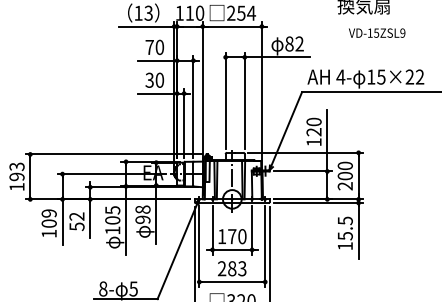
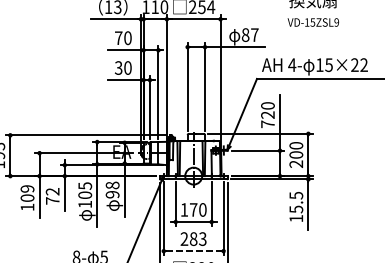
text: (377, 32) -> (313, 21), moved
text: (299, 43) -> (254, 34), 82 -> 87
text: (313, 142) -> (267, 124), 120 -> 720
text: (76, 226) -> (52, 200), 52 -> 72
line: (232, 282) -> (193, 251), solid -> dashed

